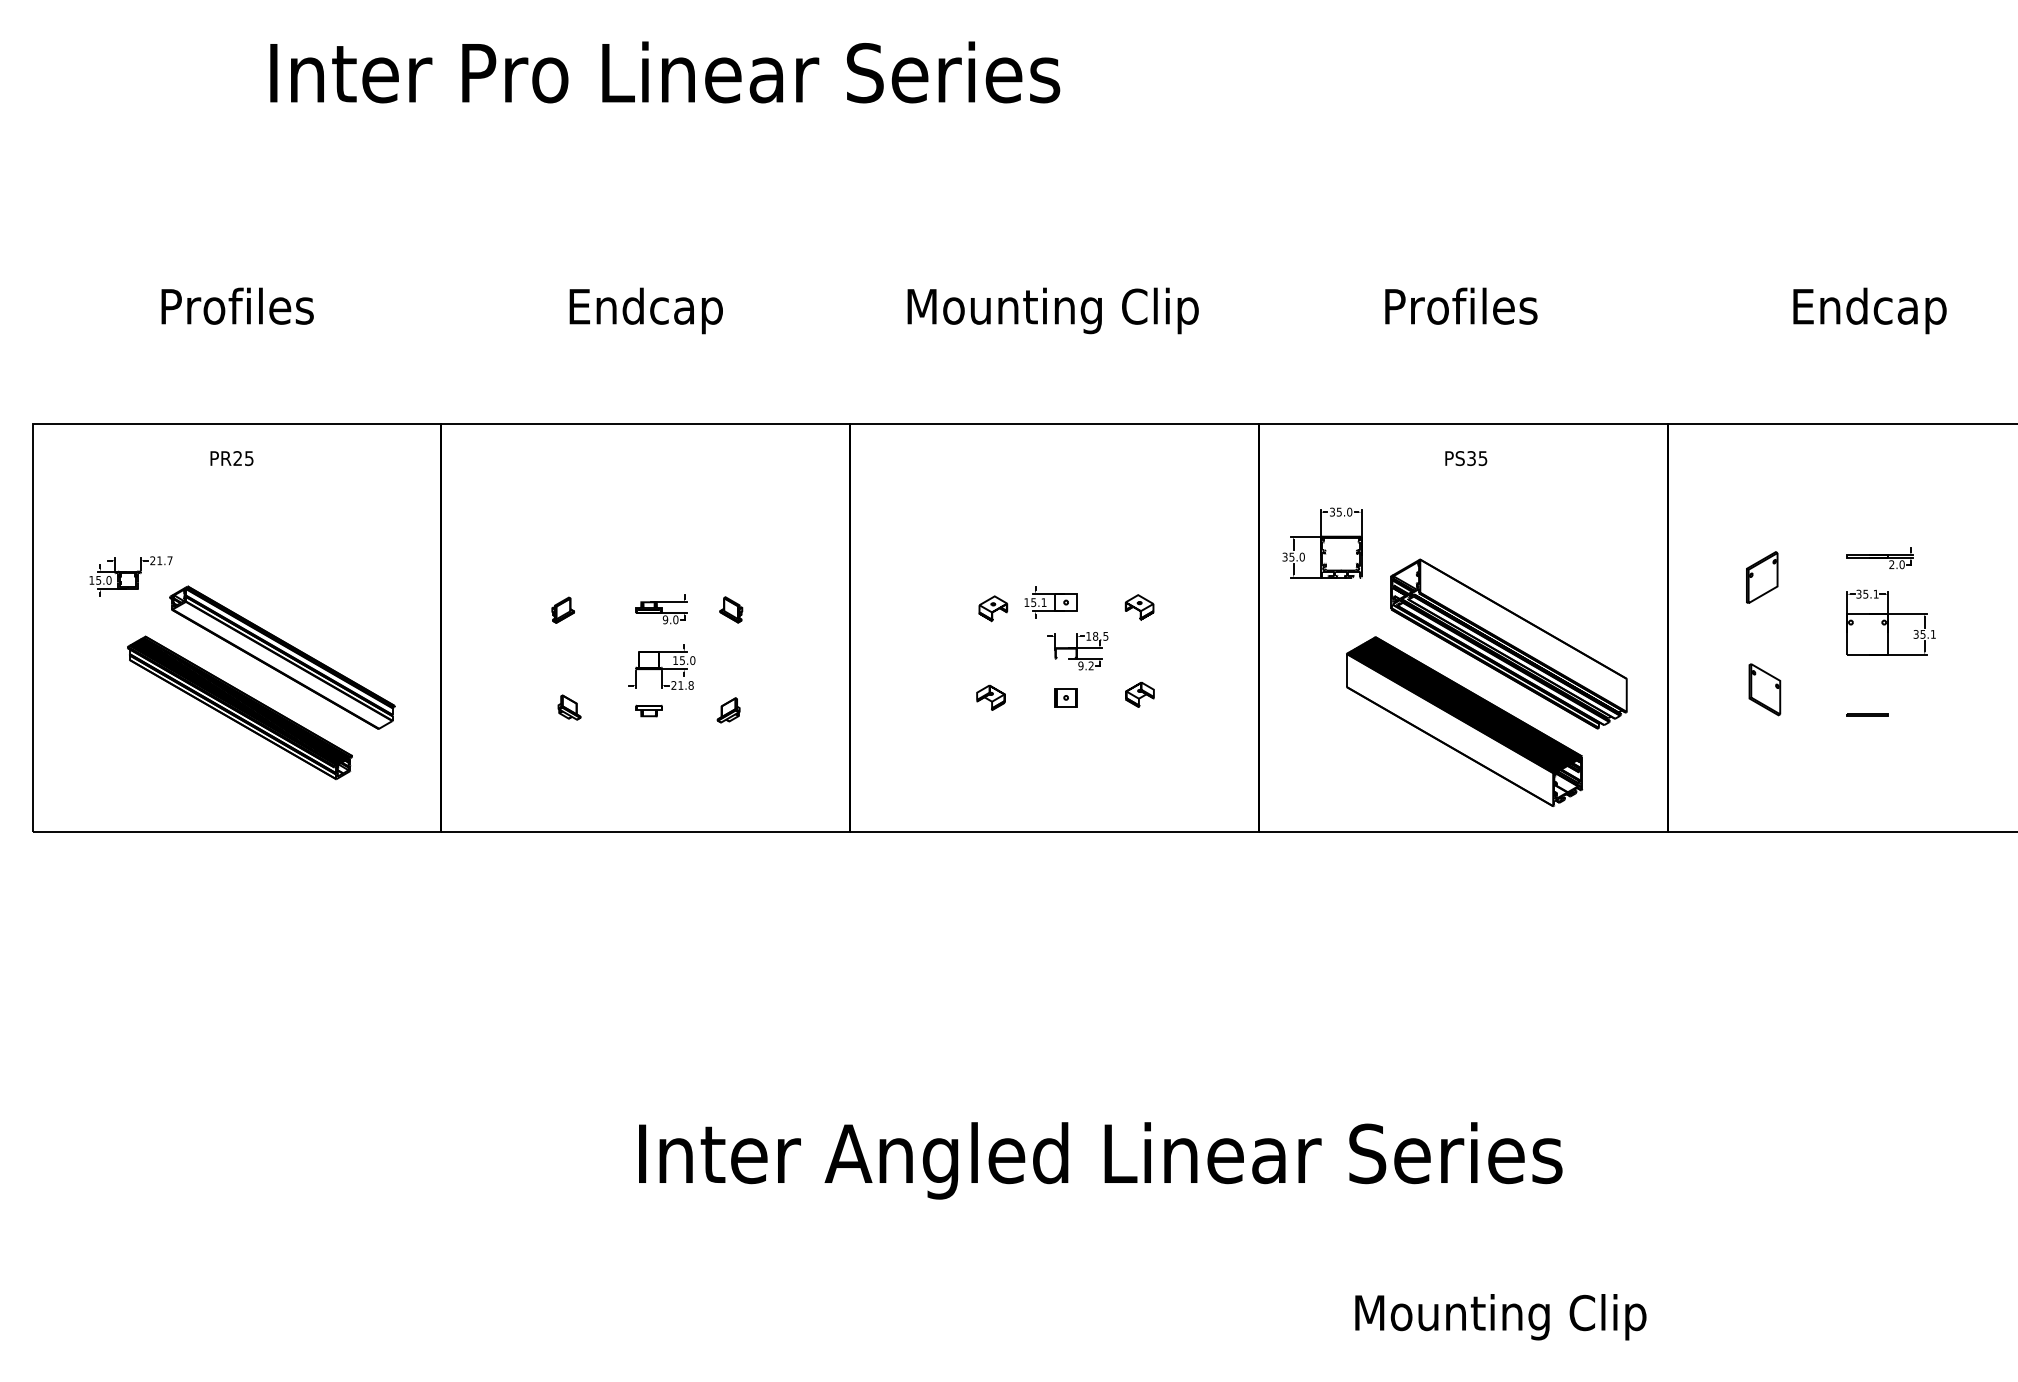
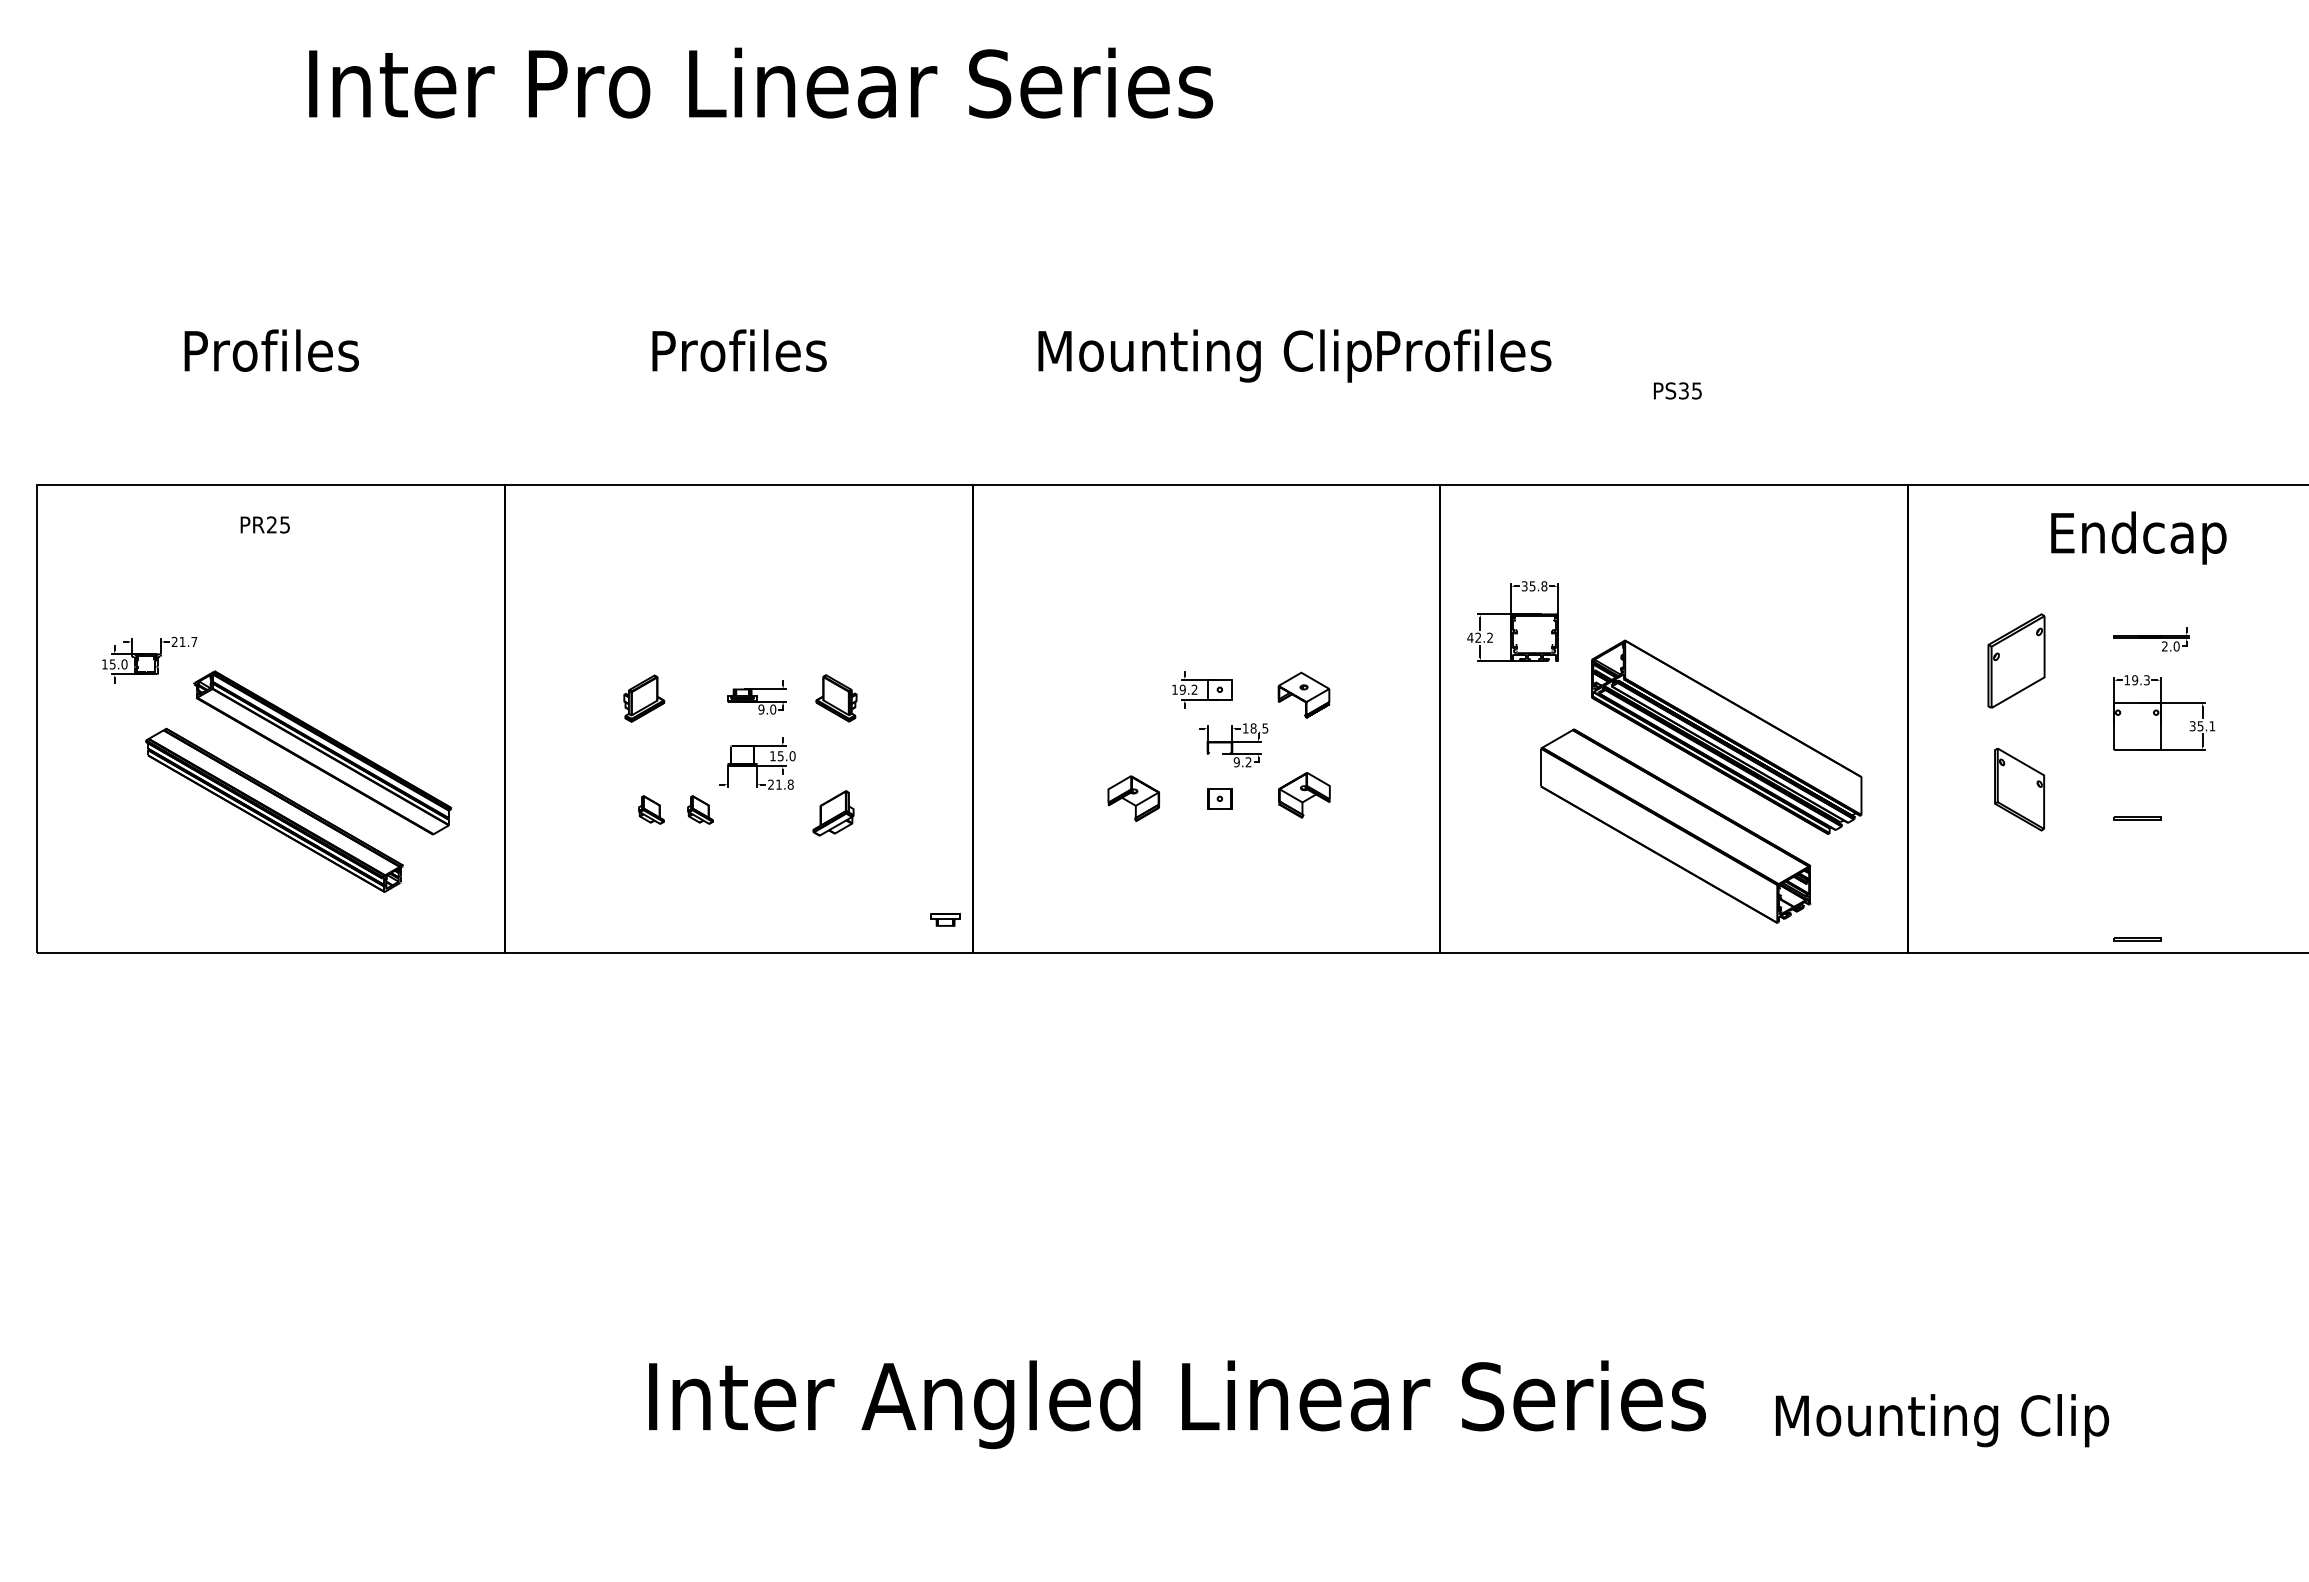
text: (1461, 306) -> (1464, 350), moved
text: (646, 310) -> (739, 355), Endcap -> Profiles
text: (1869, 310) -> (2138, 537), moved
text: (1465, 458) -> (1677, 390), moved
text: (1349, 512) -> (1544, 586), 35.0 -> 35.8
text: (1293, 556) -> (1480, 637), 35.0 -> 42.2
part: (1762, 577) -> (2016, 661), size x1.6
text: (1867, 594) -> (2136, 680), 35.1 -> 19.3
text: (1038, 602) -> (1188, 689), 15.1 -> 19.2
part: (1139, 607) -> (1303, 695), size x1.6
part: (993, 608) -> (1136, 696), removed
part: (731, 609) -> (836, 697), size x1.6
part: (563, 610) -> (644, 698), size x1.6
part: (1764, 689) -> (2019, 789), size x1.4
part: (1140, 694) -> (1304, 795), size x1.6
part: (990, 697) -> (1133, 798), size x1.6
hatch: (240, 701) -> (274, 802), removed
hatch: (1464, 704) -> (1675, 806), removed
part: (612, 707) -> (700, 809), added
part: (728, 709) -> (833, 812), size x1.6
part: (648, 710) -> (945, 919), moved
line: (1867, 819) -> (2137, 938), added
text: (1100, 1160) -> (1177, 1404), moved
text: (1500, 1317) -> (1942, 1420), moved

